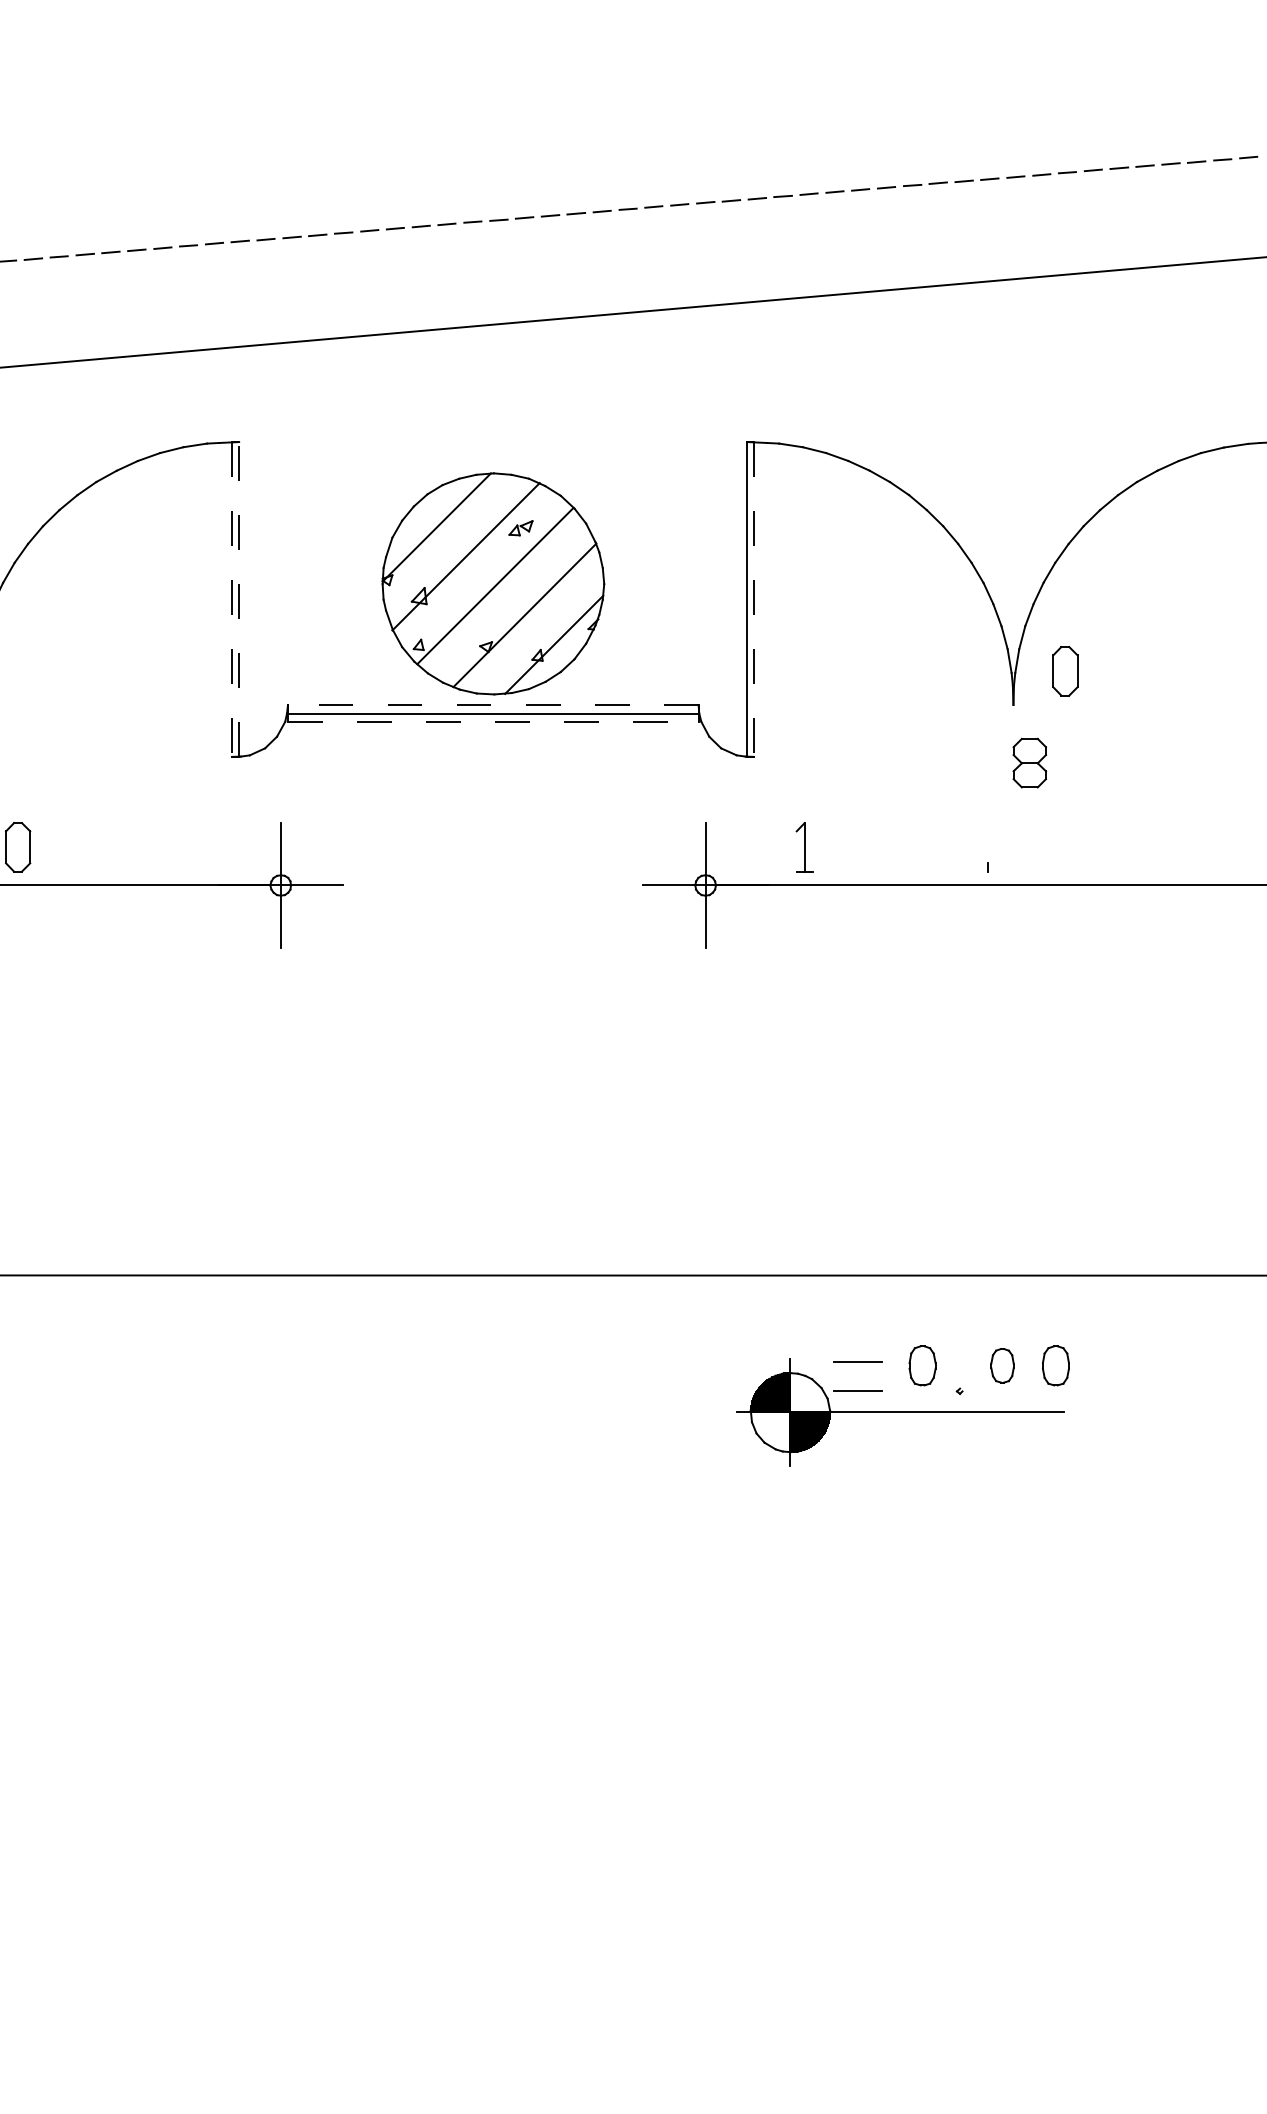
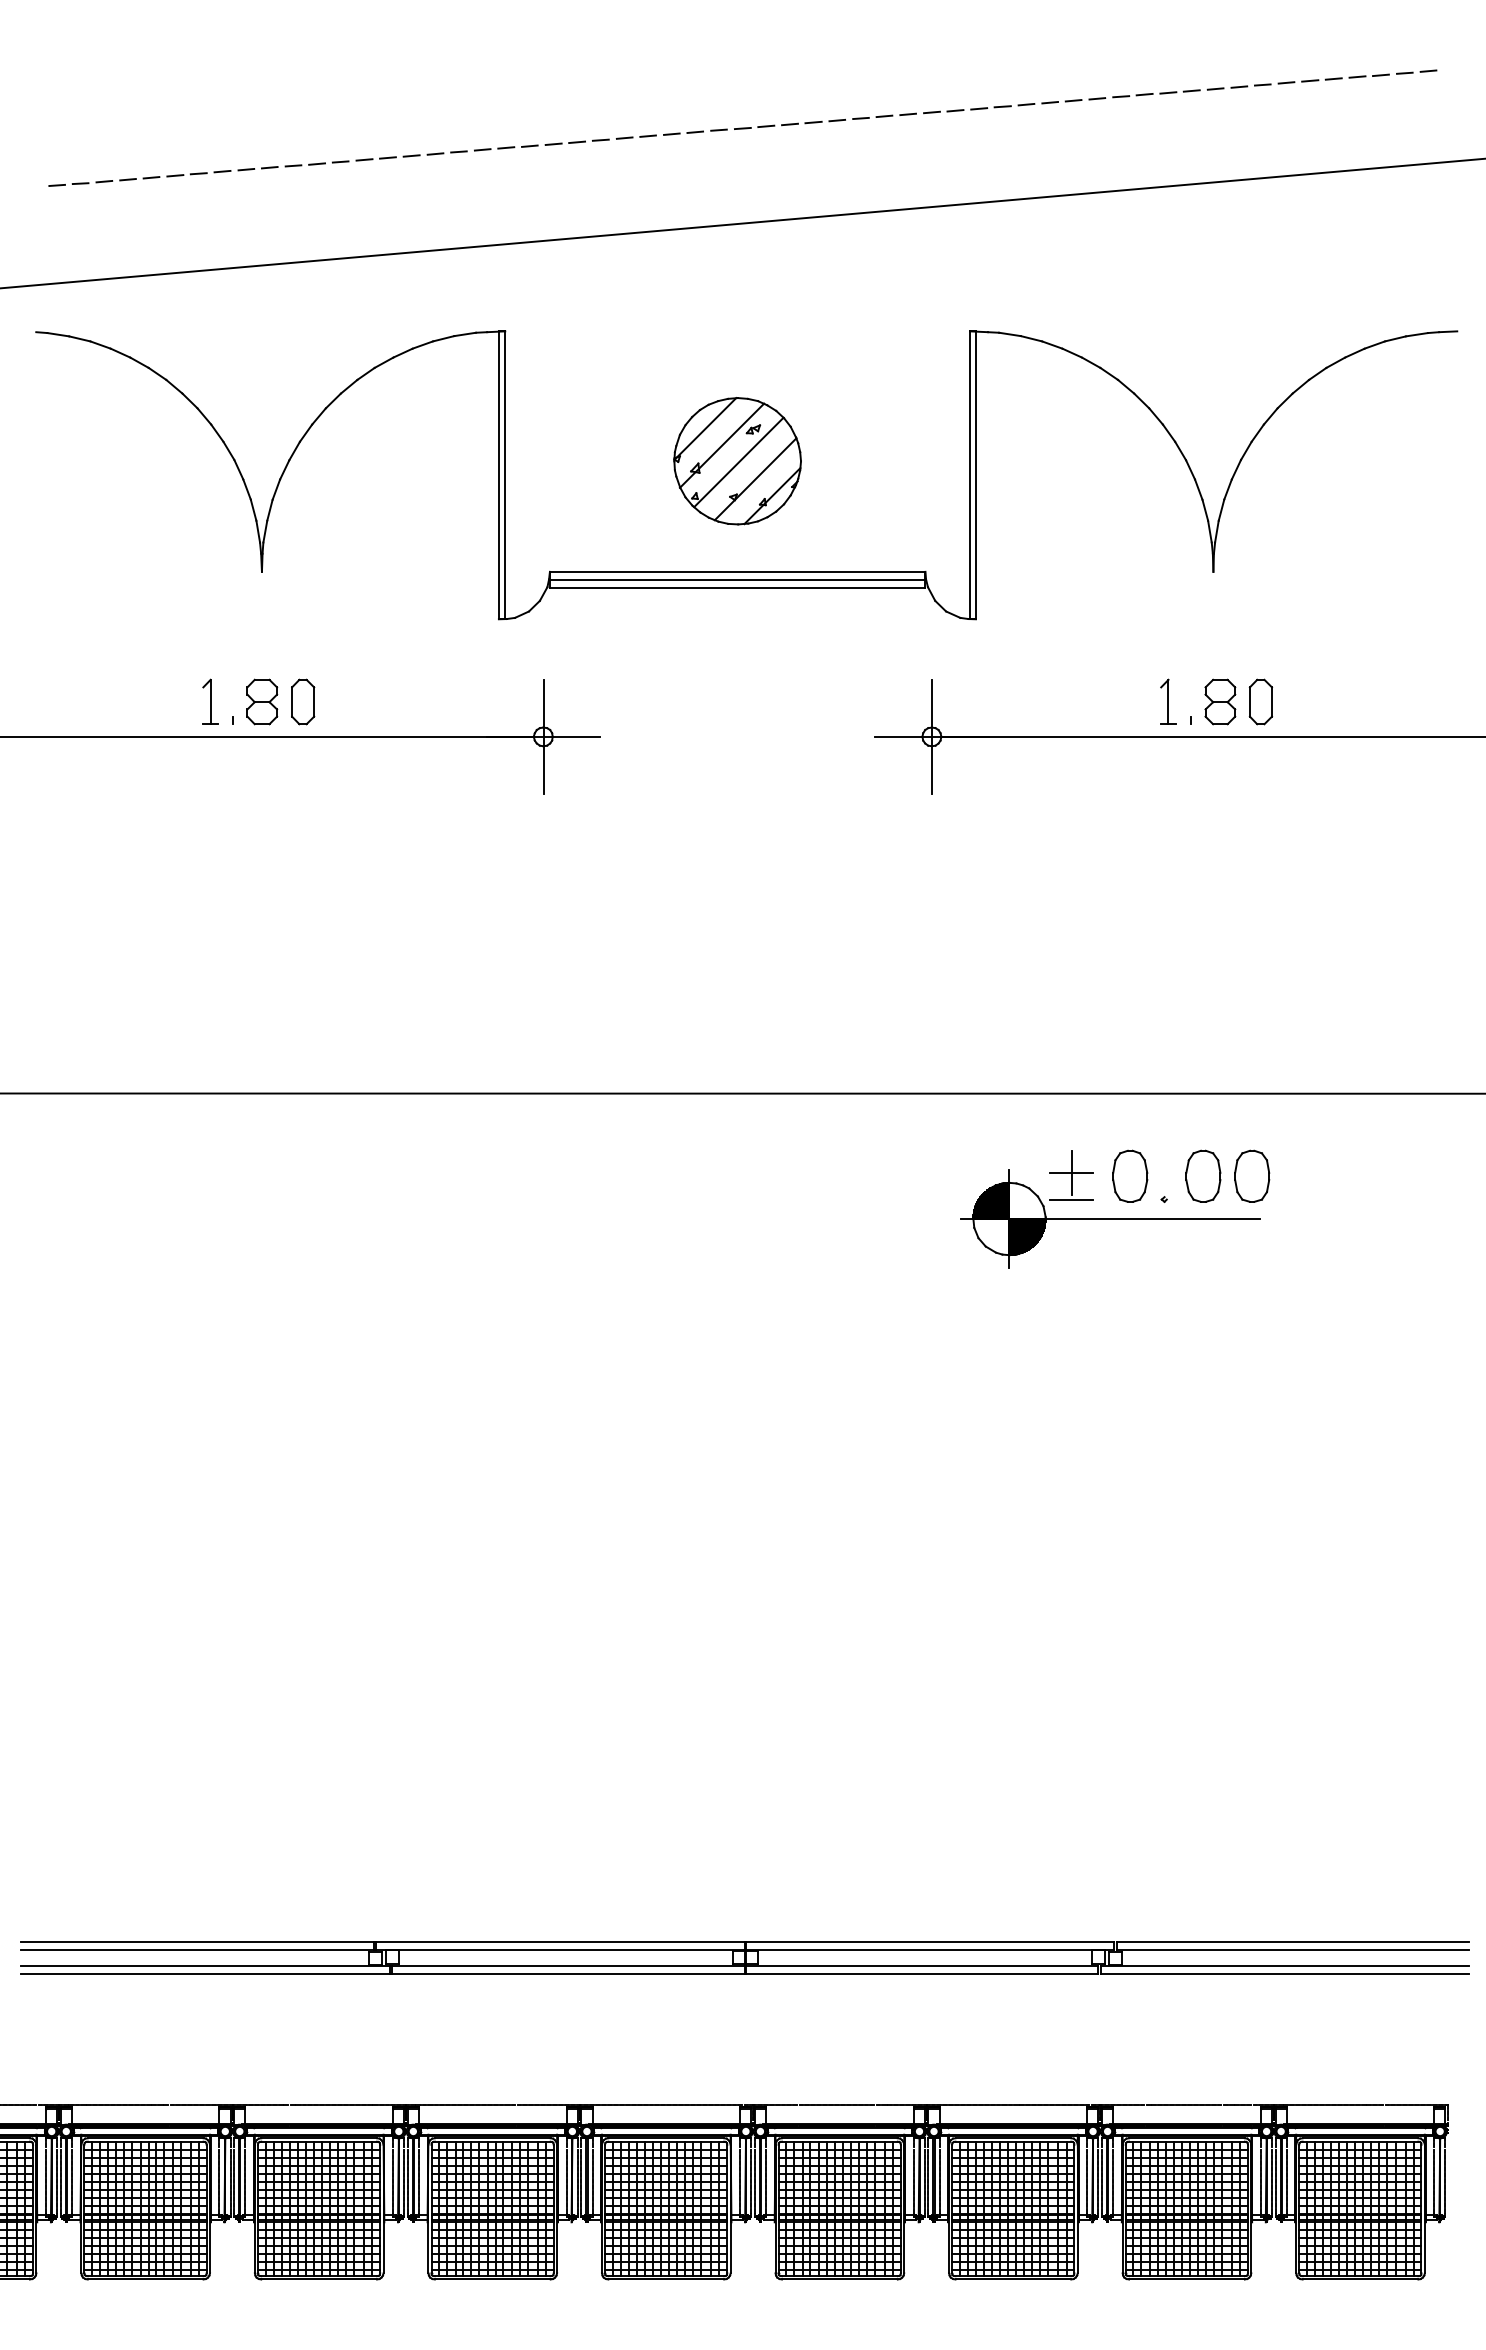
part: (493, 584) -> (737, 461), size x0.62
line: (231, 599) -> (498, 475), dashed -> solid
line: (239, 599) -> (505, 475), dashed -> solid
line: (753, 599) -> (975, 475), dashed -> solid
part: (1064, 670) -> (1260, 701), moved
line: (493, 704) -> (737, 571), dashed -> solid
line: (493, 722) -> (737, 587), dashed -> solid
part: (1029, 762) -> (1220, 701), moved
part: (804, 846) -> (1168, 701), moved
line: (858, 1361) -> (1071, 1172), added
part: (922, 1365) -> (1130, 1175), size x1.43
part: (1002, 1365) -> (1203, 1175), size x1.67
part: (1056, 1365) -> (1252, 1175), size x1.43

